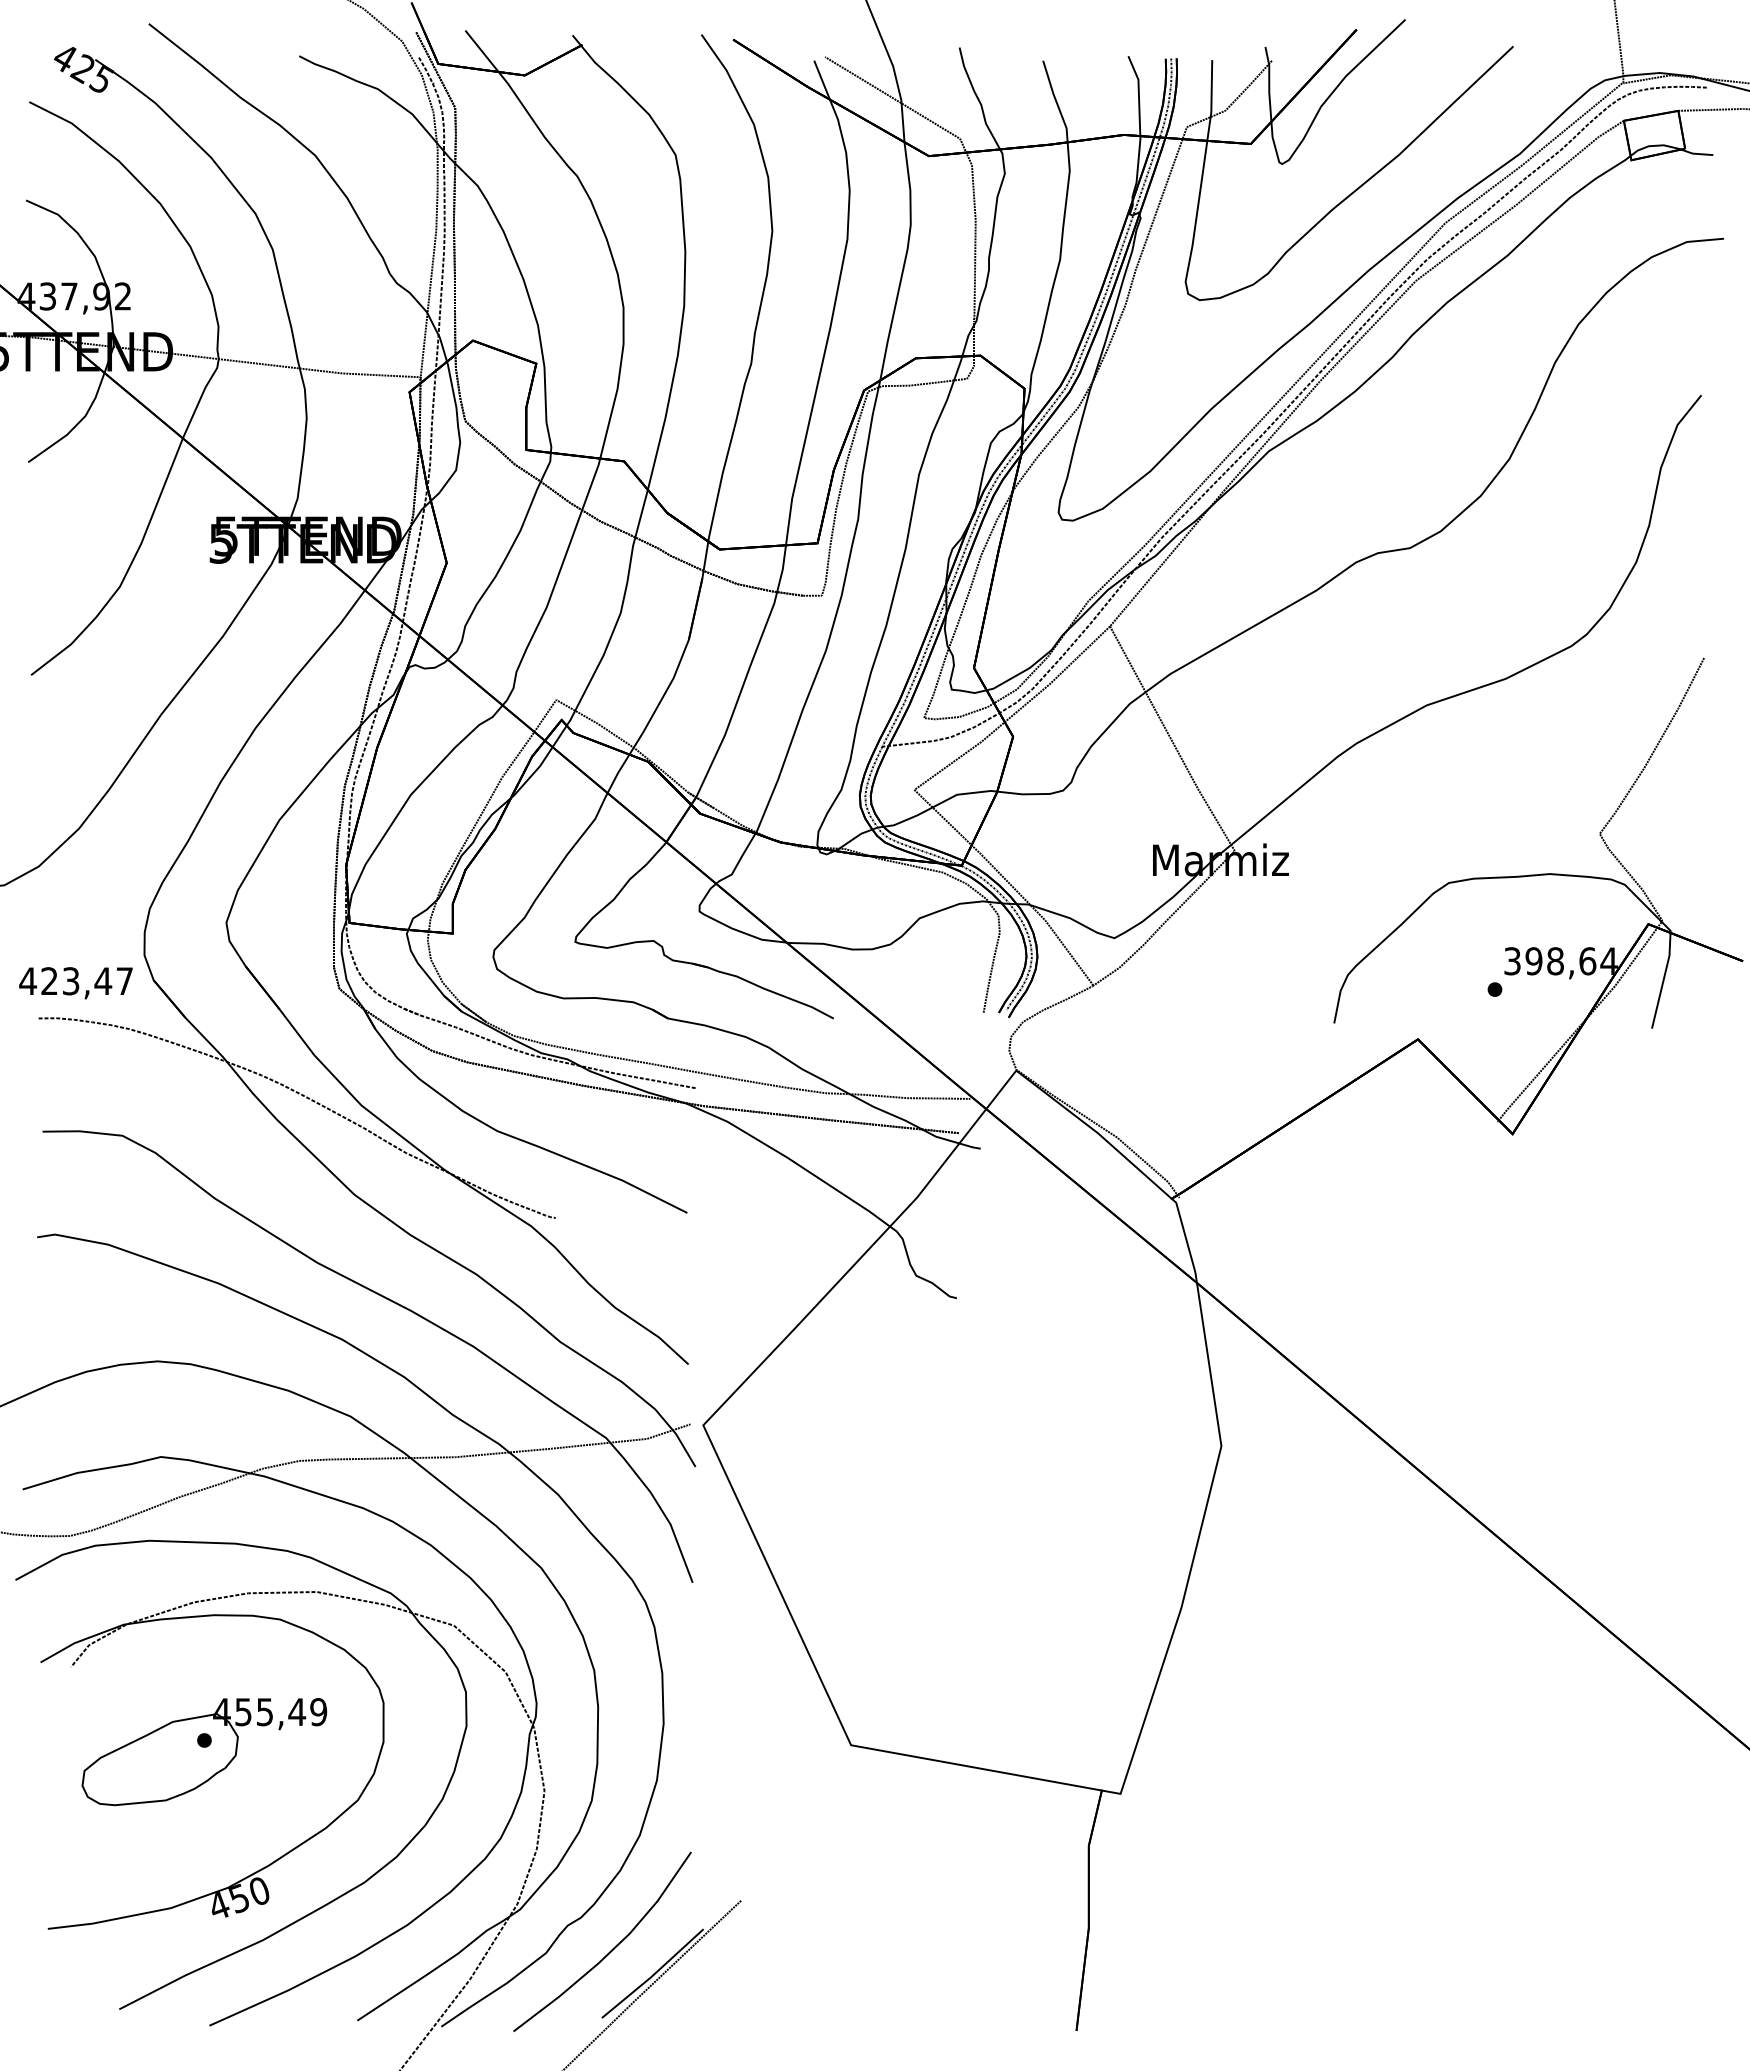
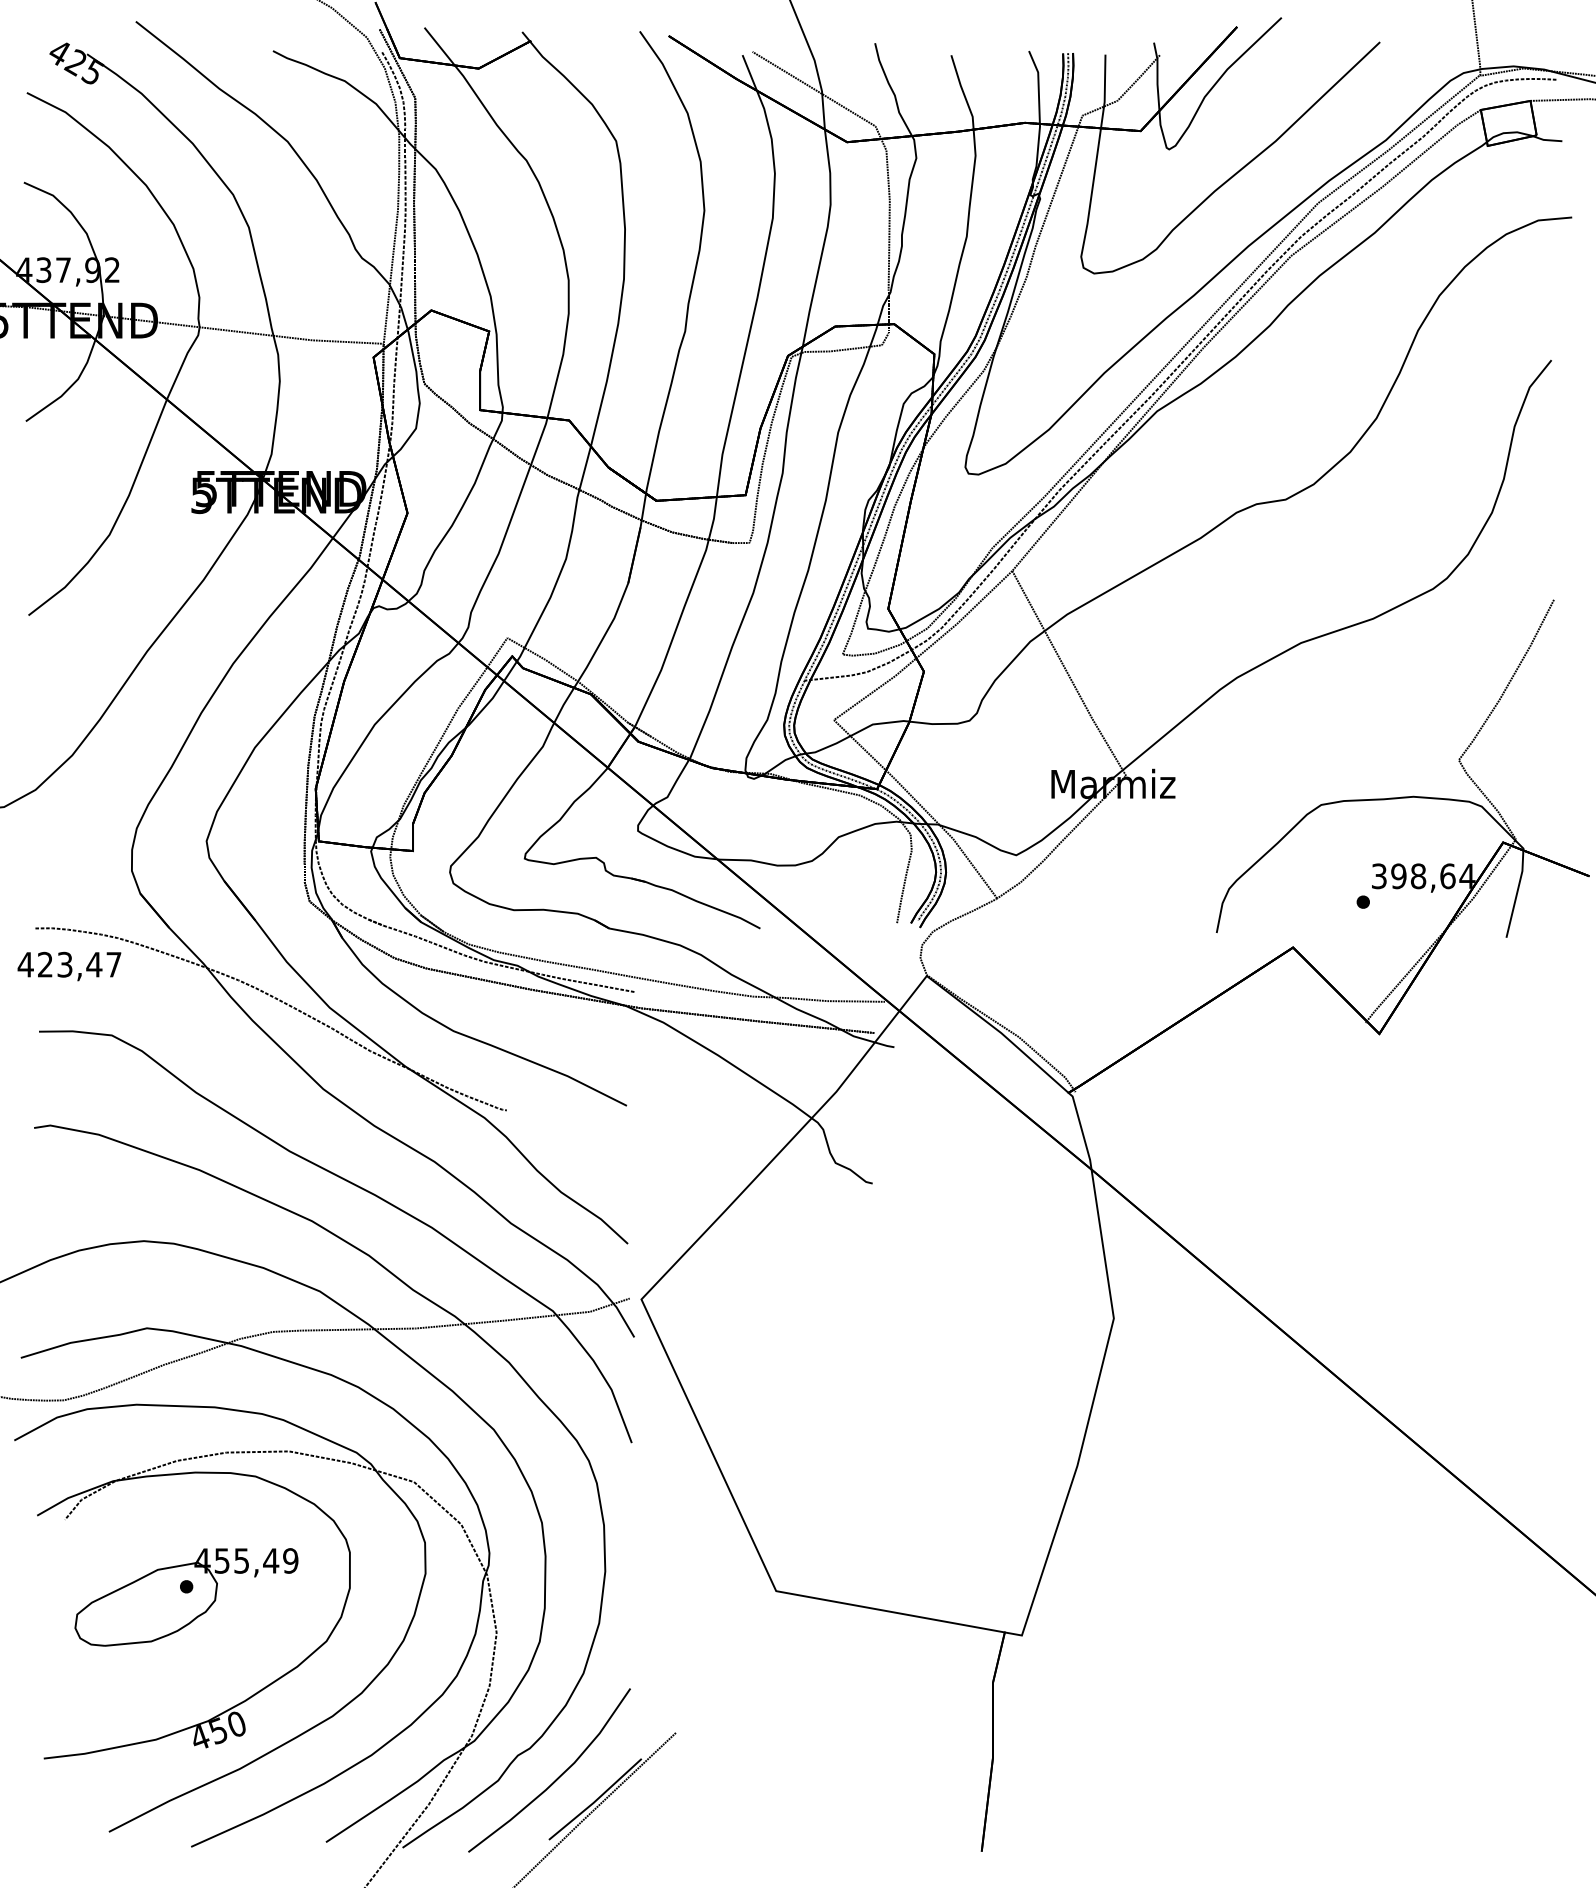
text: (75, 983) -> (69, 966), moved

